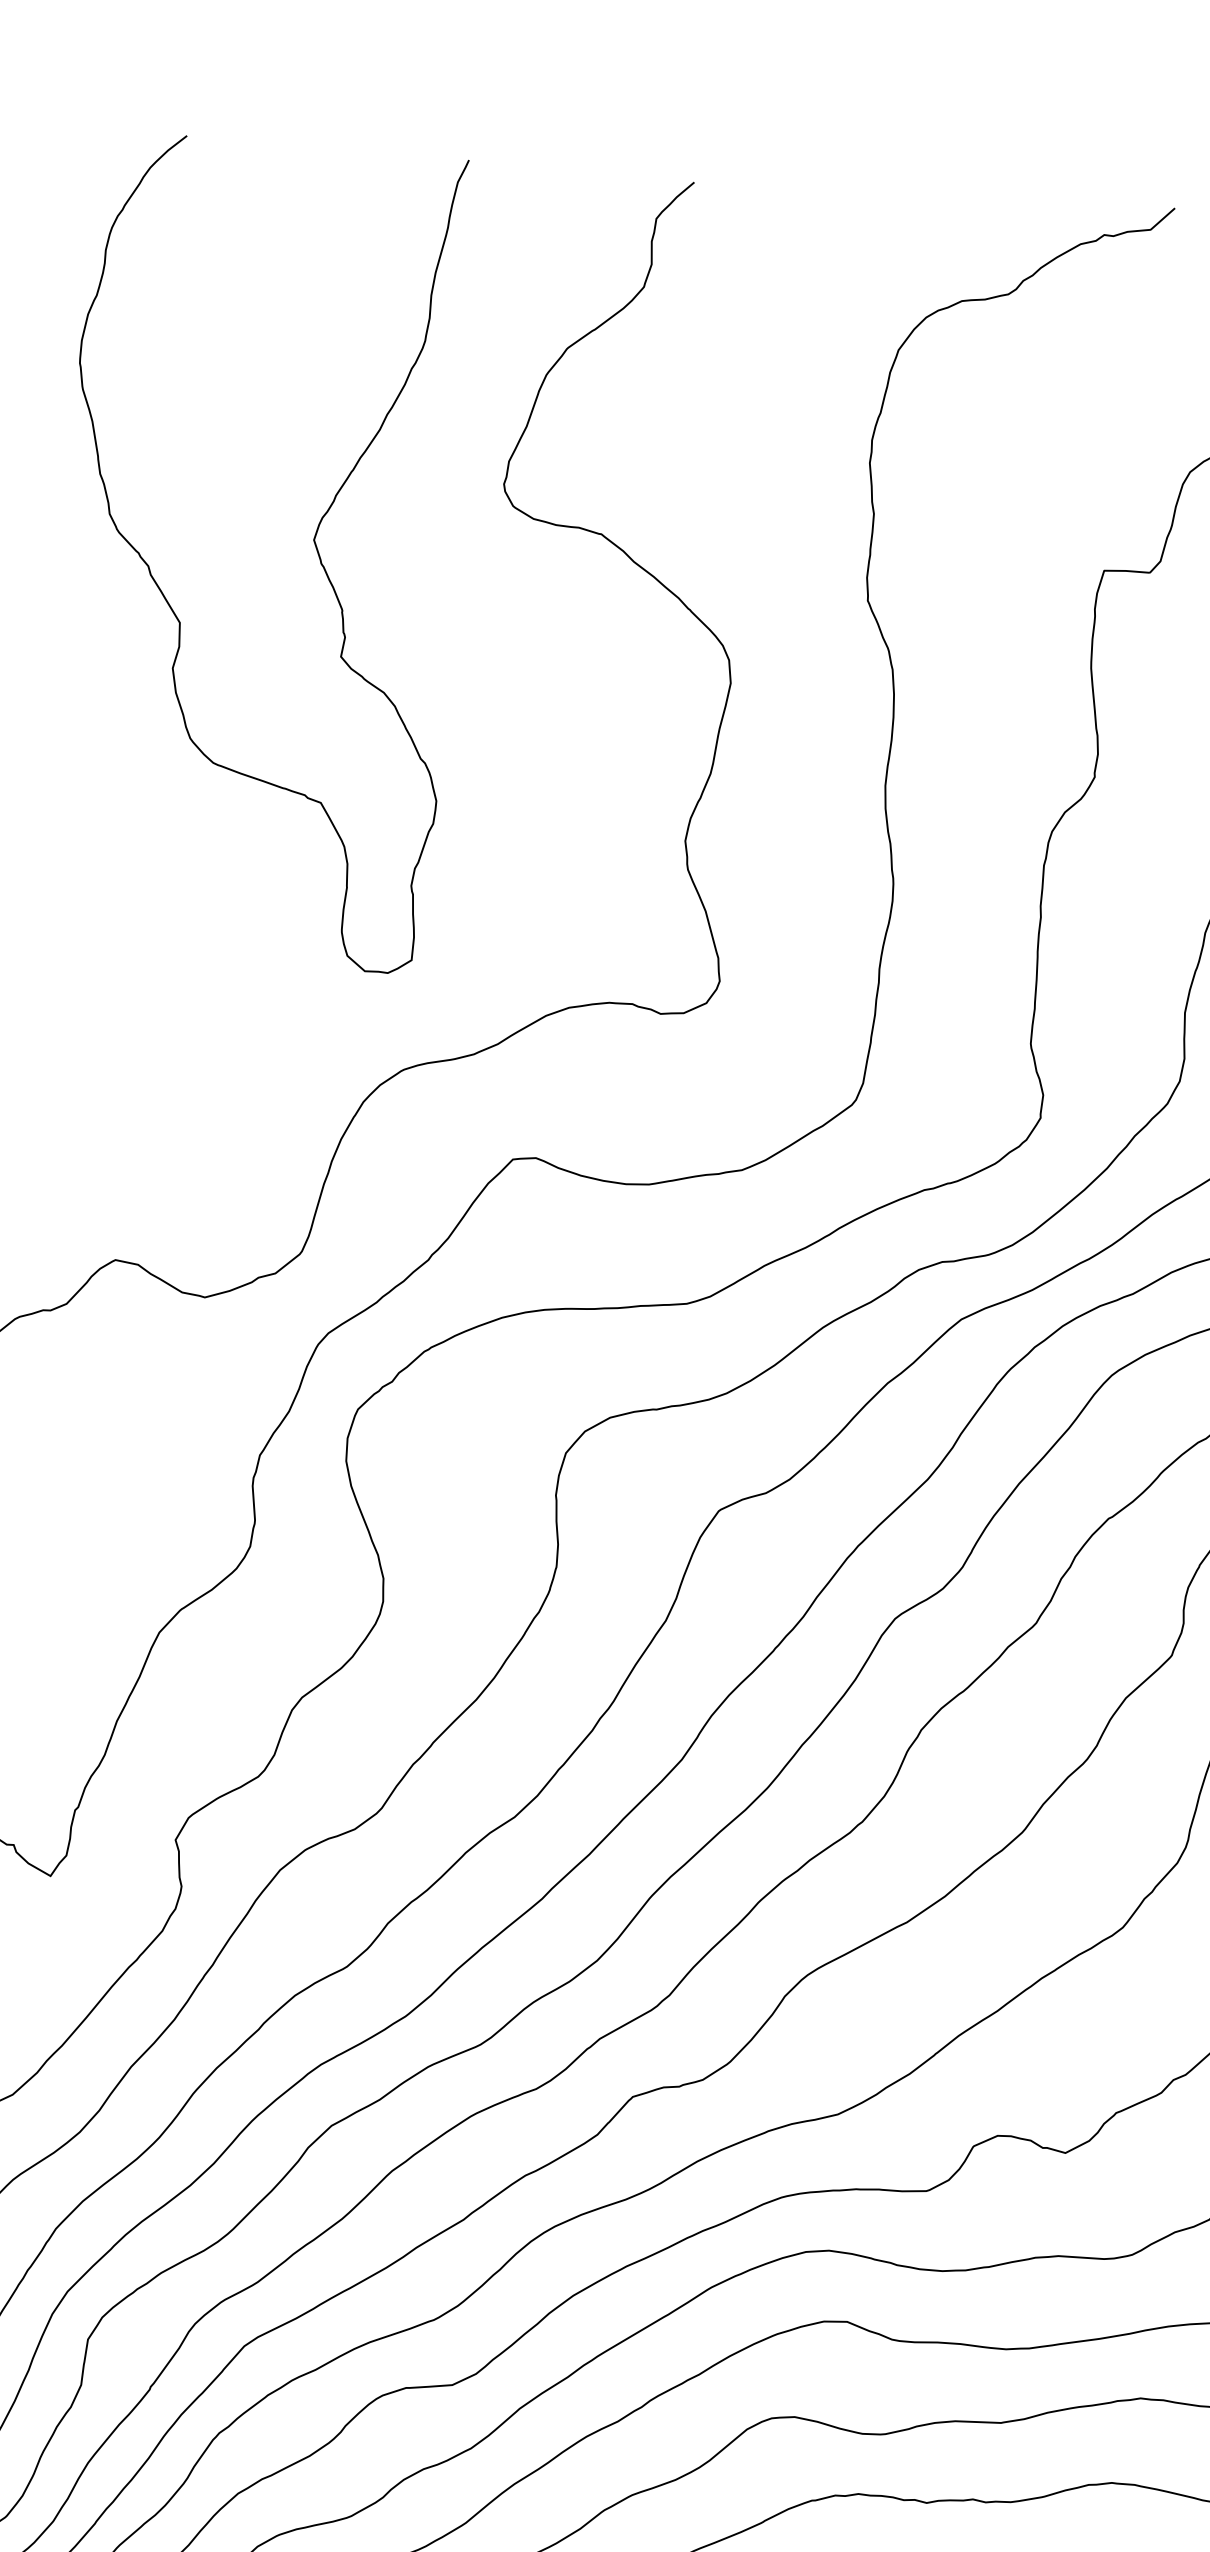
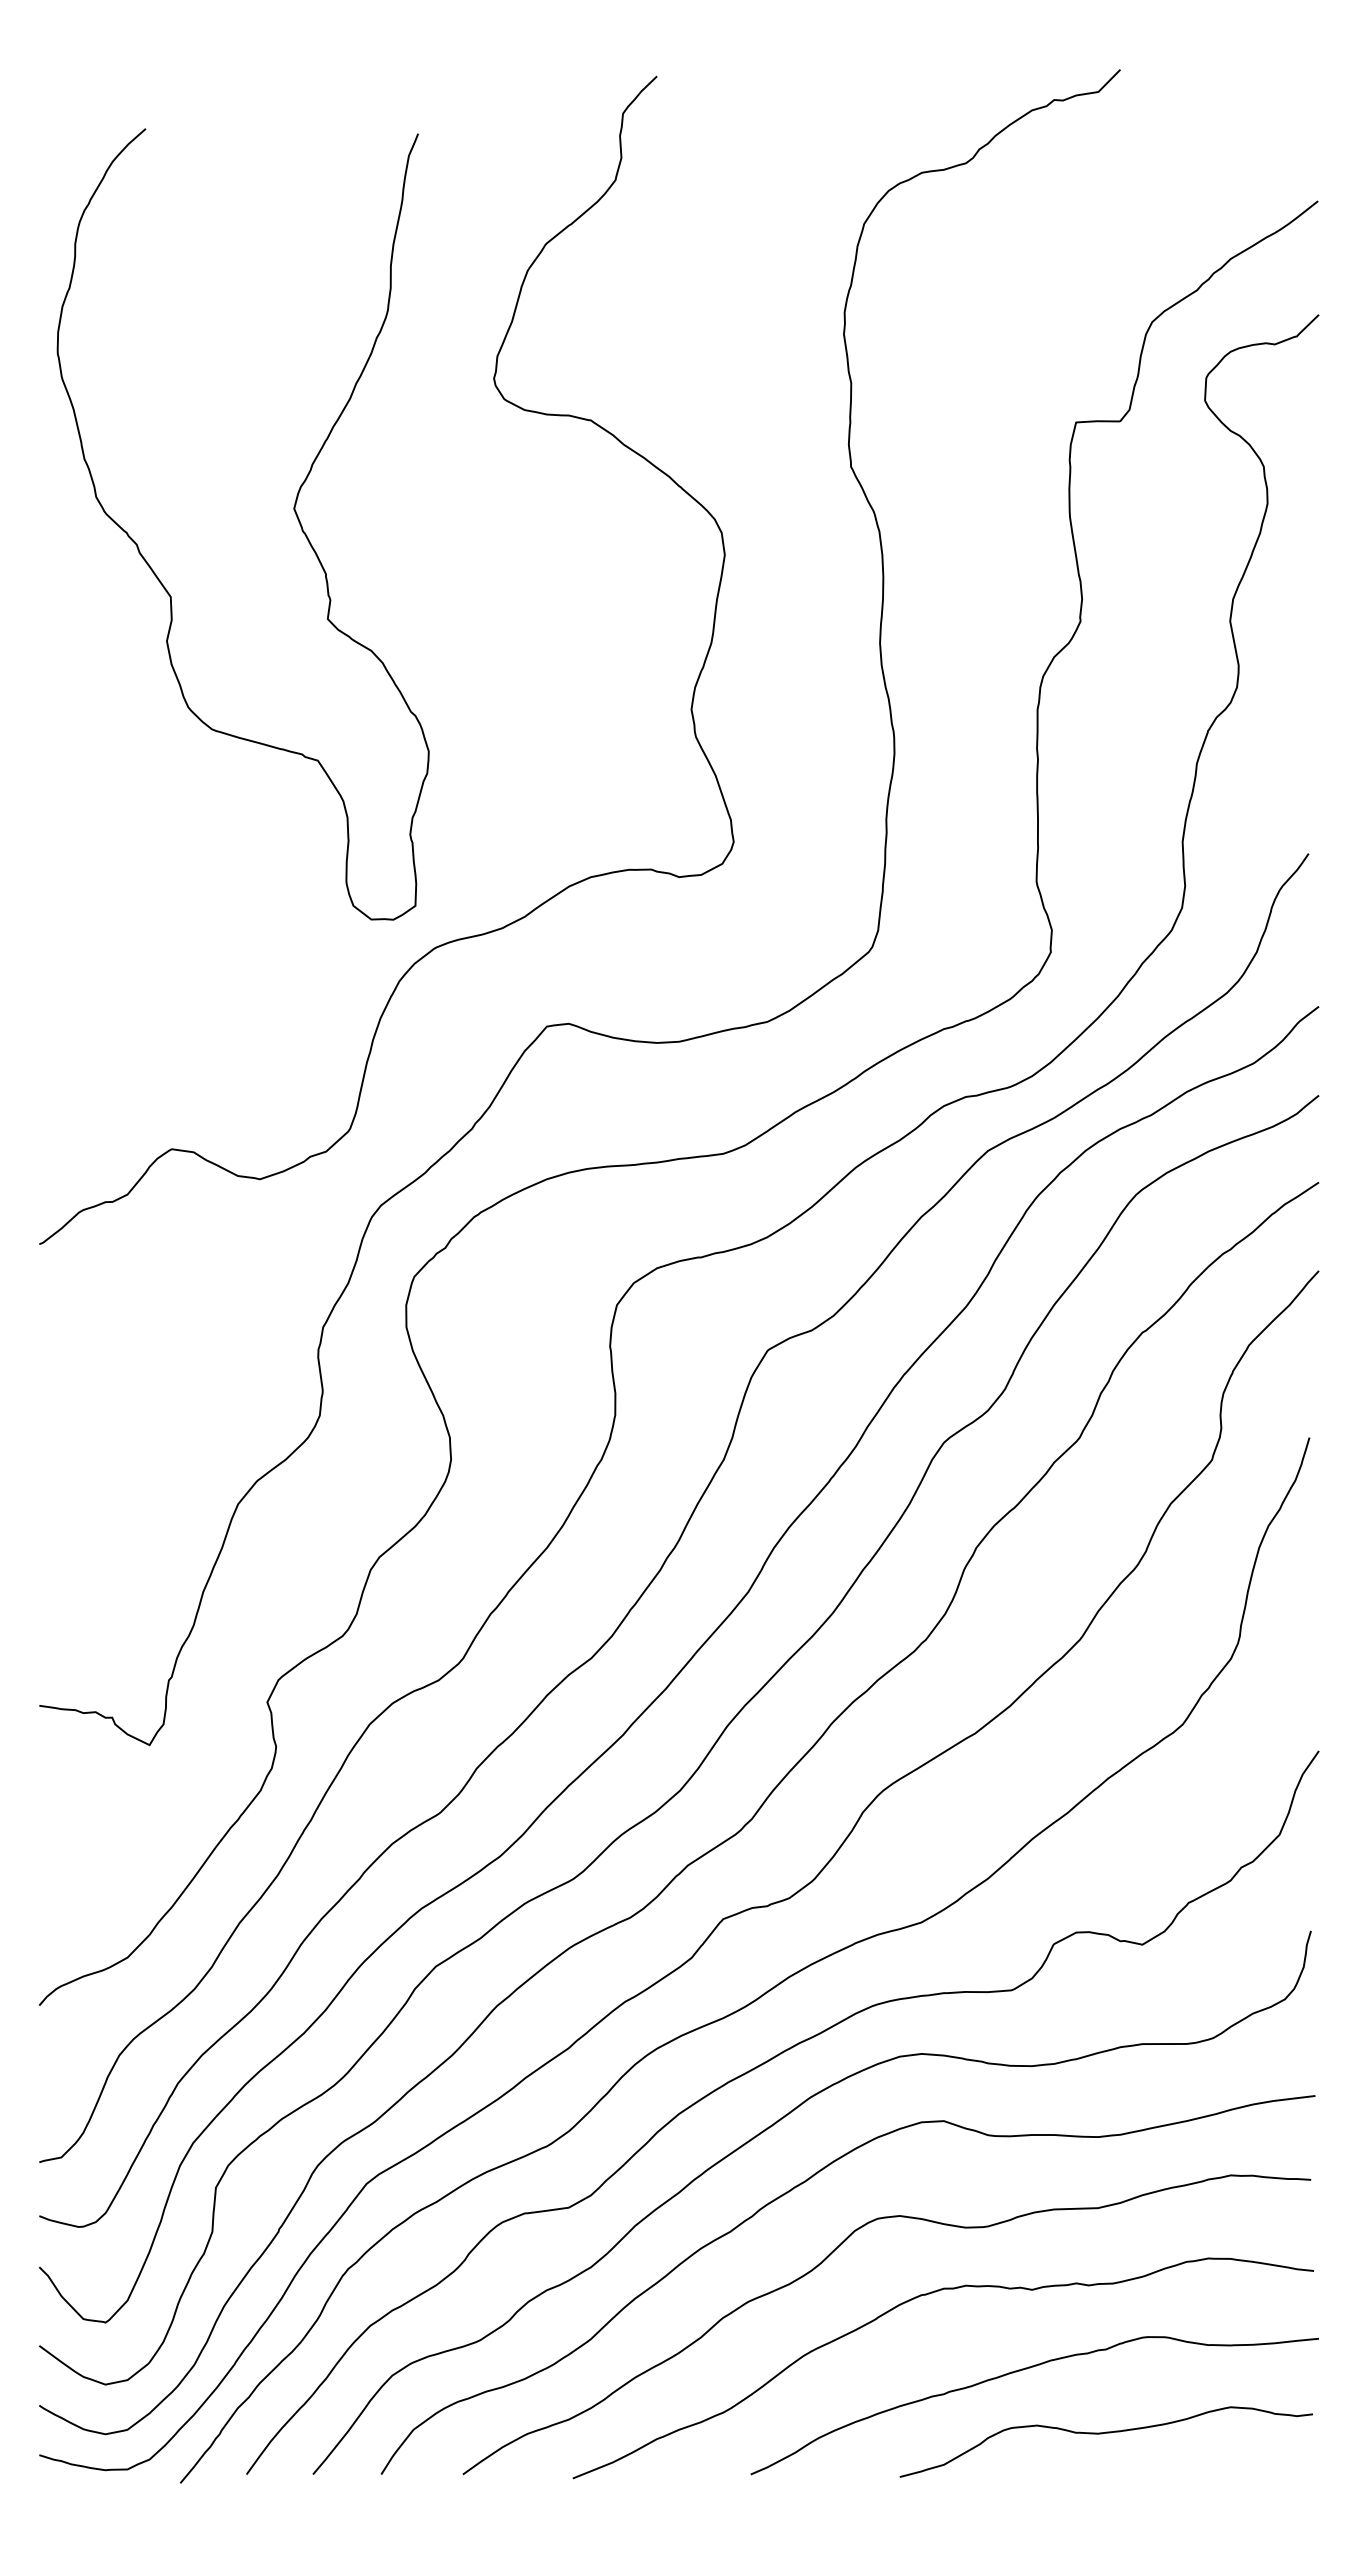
curve: (313, 540) -> (293, 509), moved

